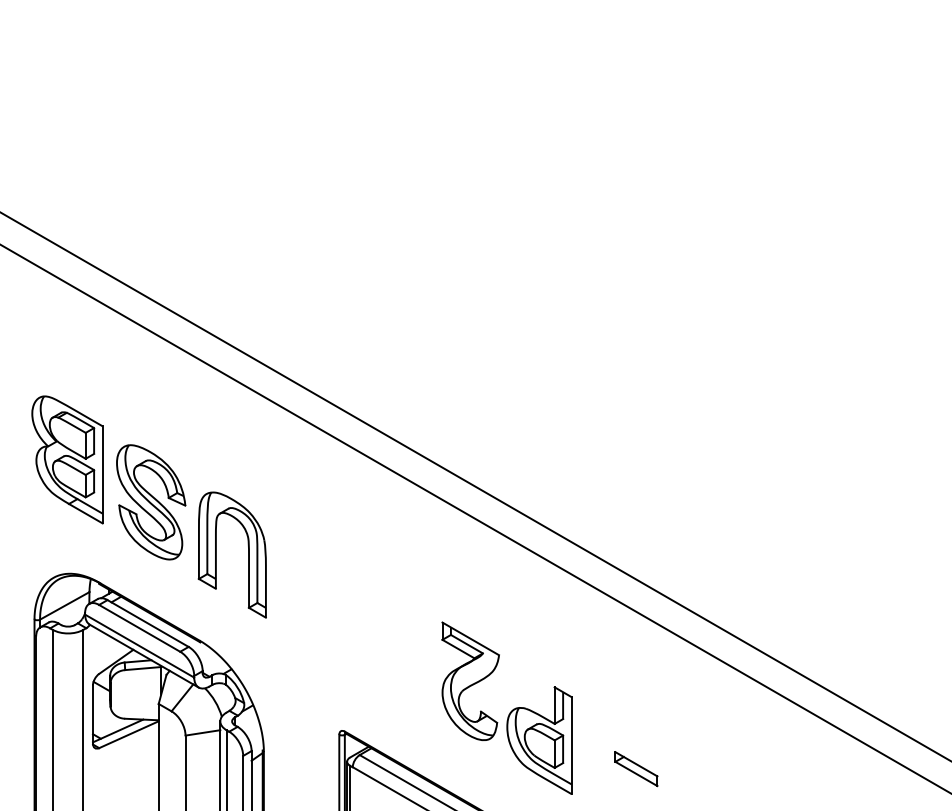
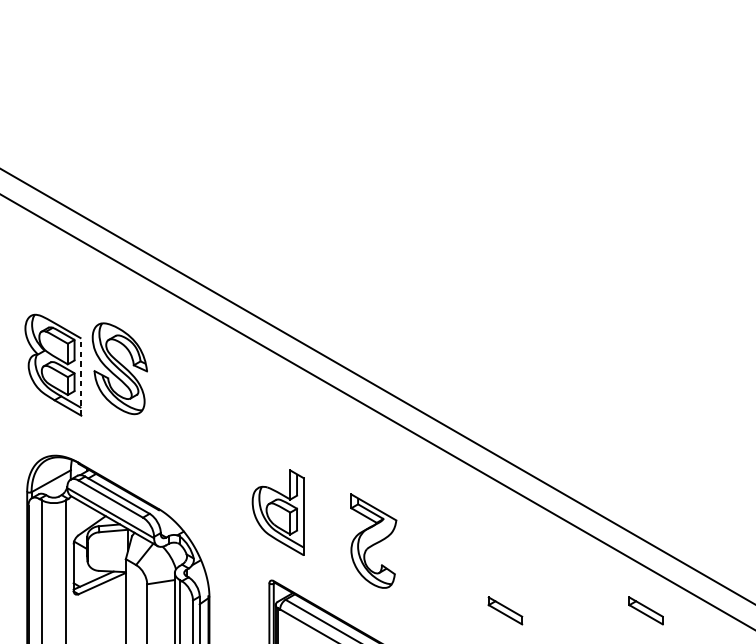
line: (102, 474) -> (81, 376), solid -> dashed
part: (151, 502) -> (120, 368), moved
part: (216, 554) -> (171, 440), removed
part: (539, 740) -> (278, 512), moved
part: (813, 769) -> (646, 611), added

